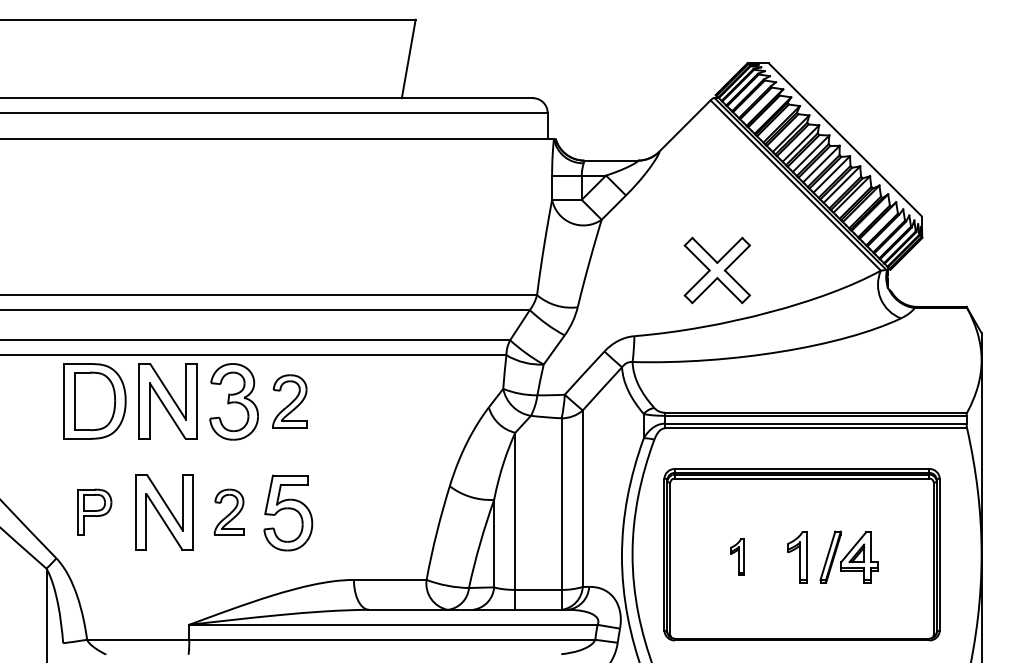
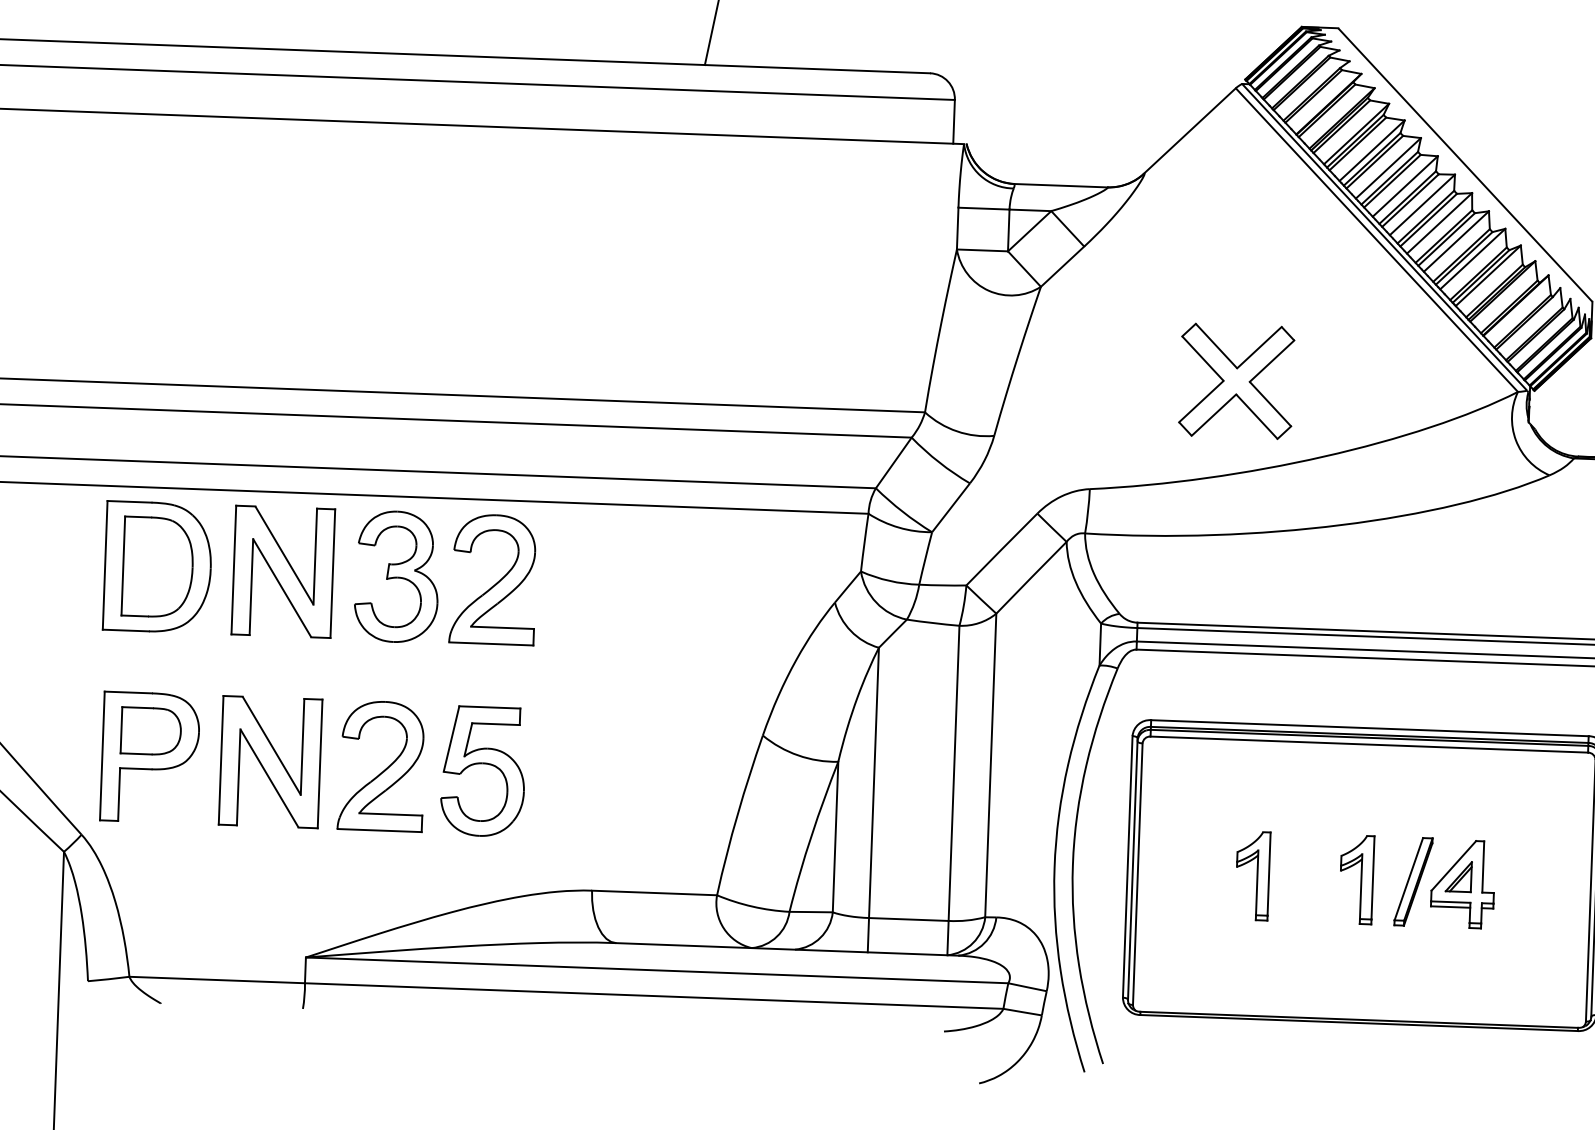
part: (289, 401) -> (492, 579), size x1.43
part: (94, 511) -> (150, 756), size x1.67
part: (229, 511) -> (382, 765), size x1.67
part: (737, 557) -> (1253, 876), size x1.43

